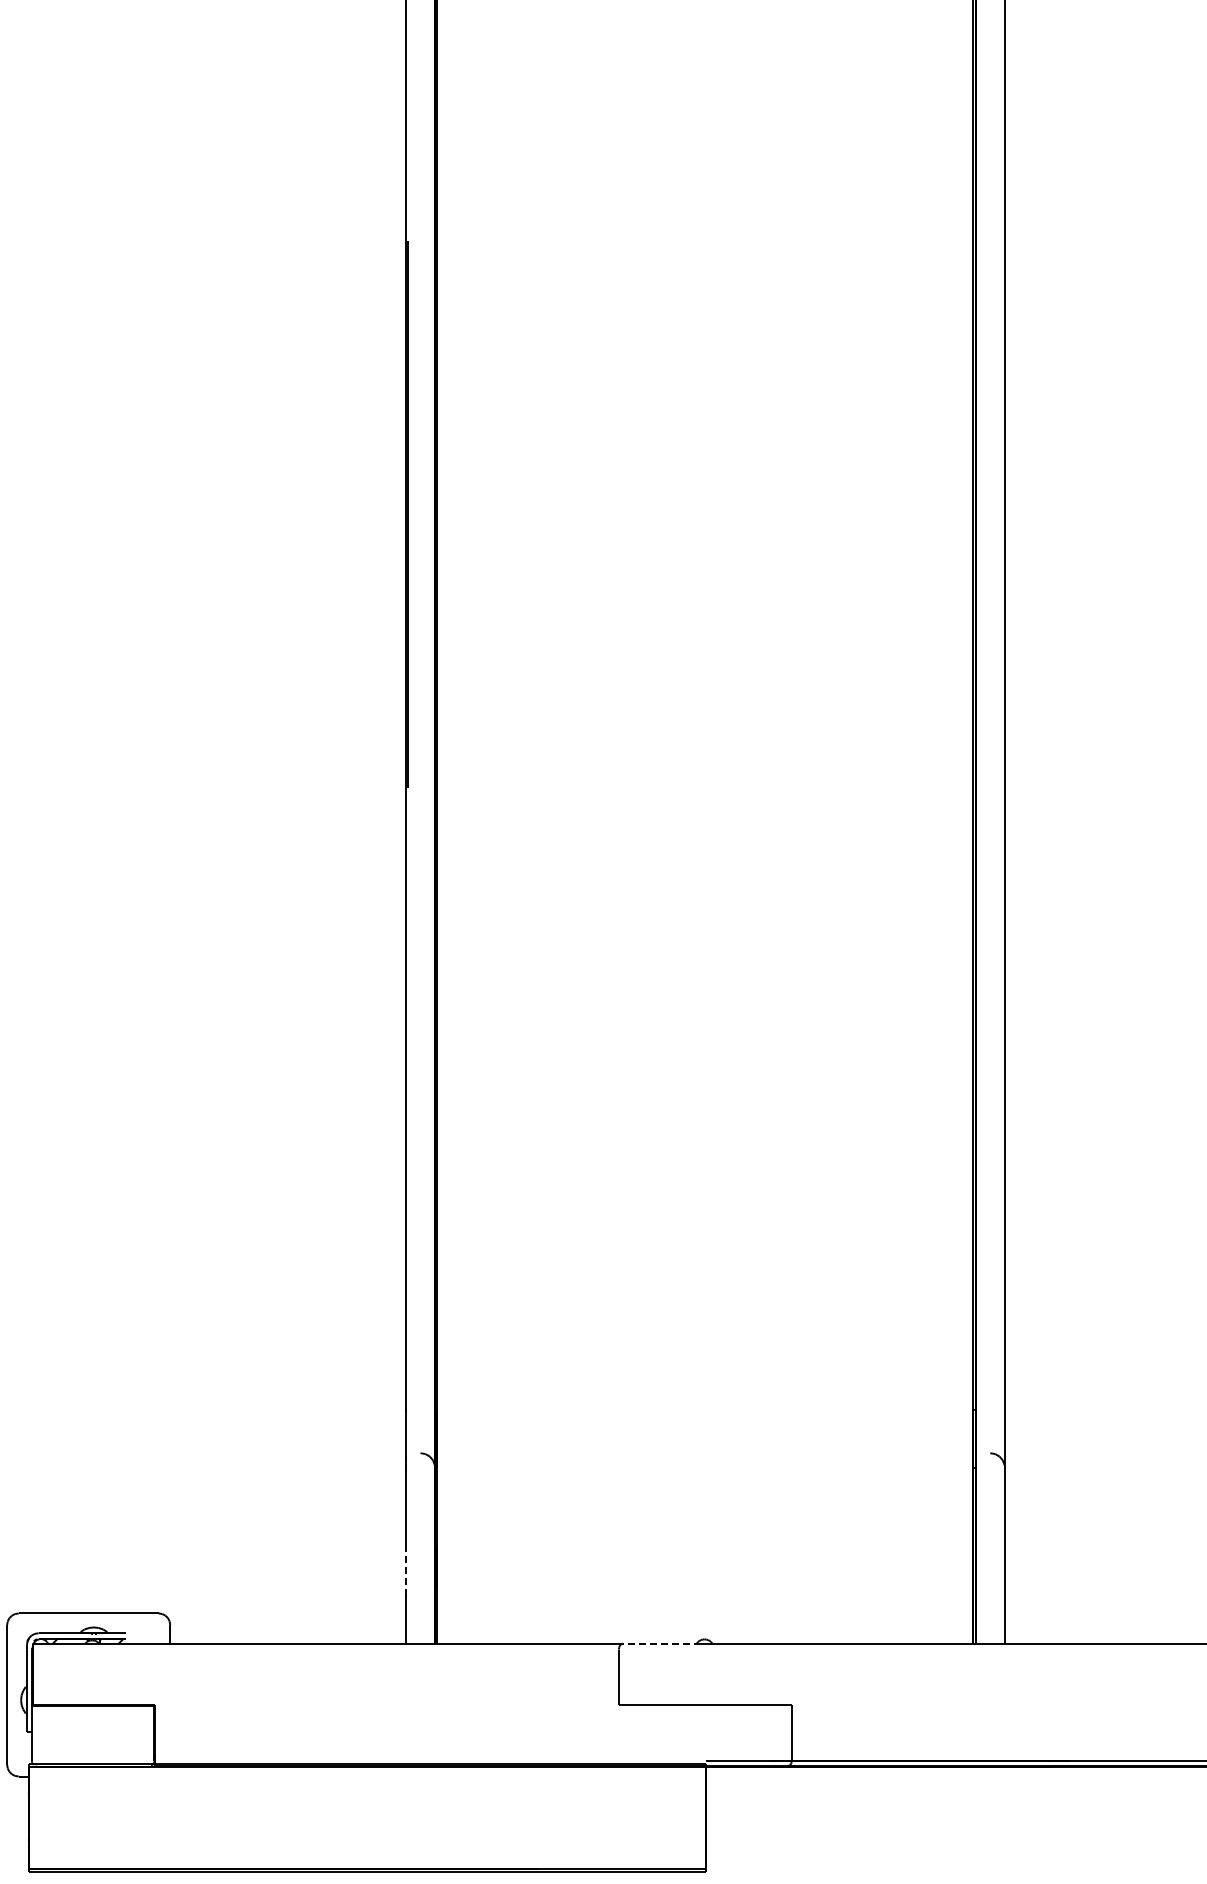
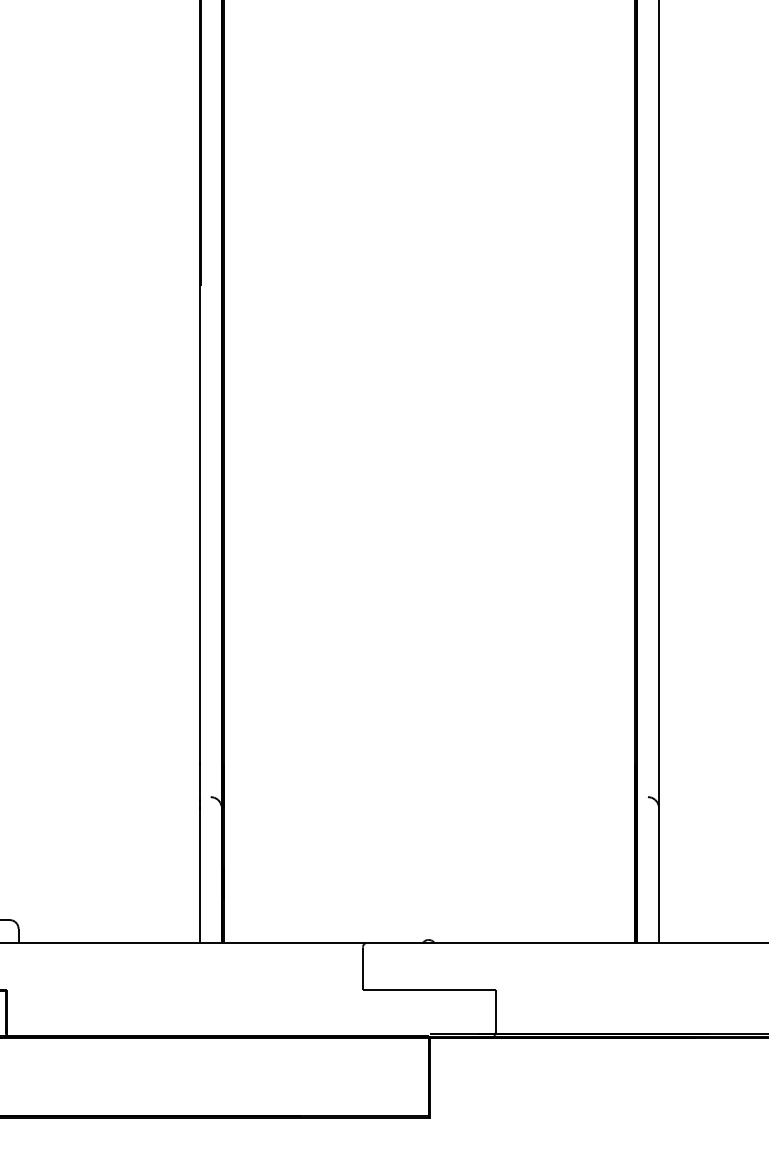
line: (406, 1570) -> (199, 887), dashed -> solid
line: (661, 1643) -> (395, 943), dashed -> solid

